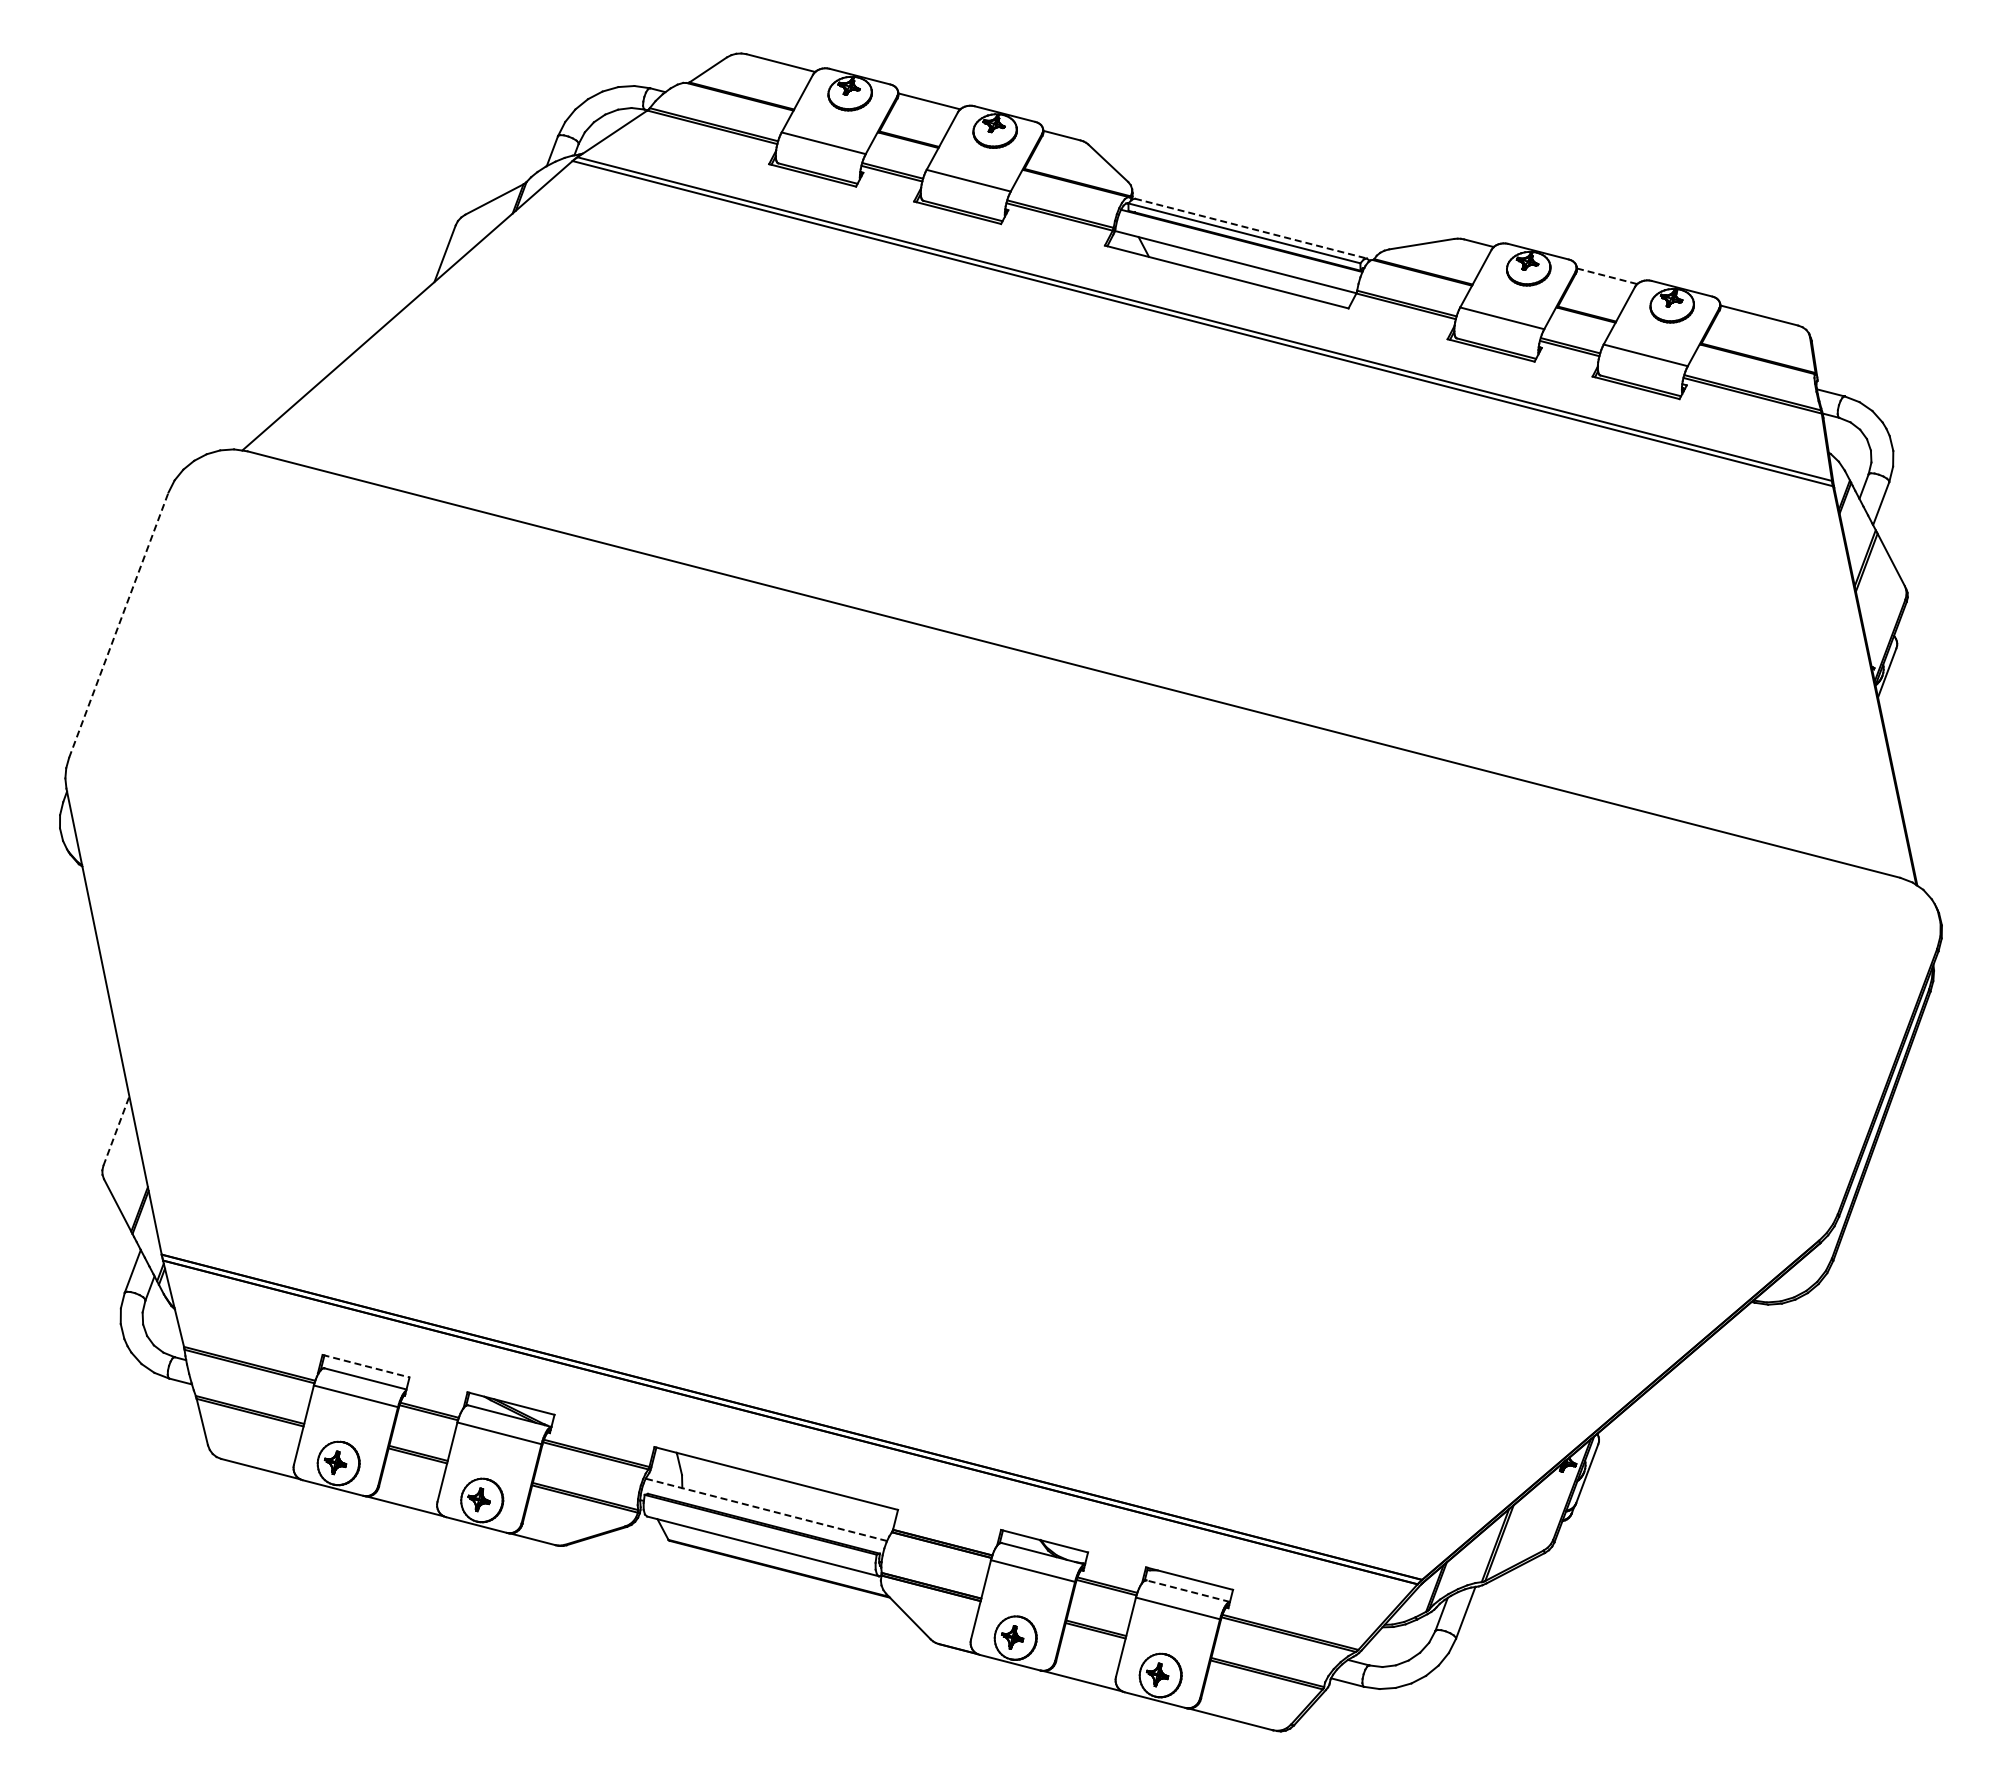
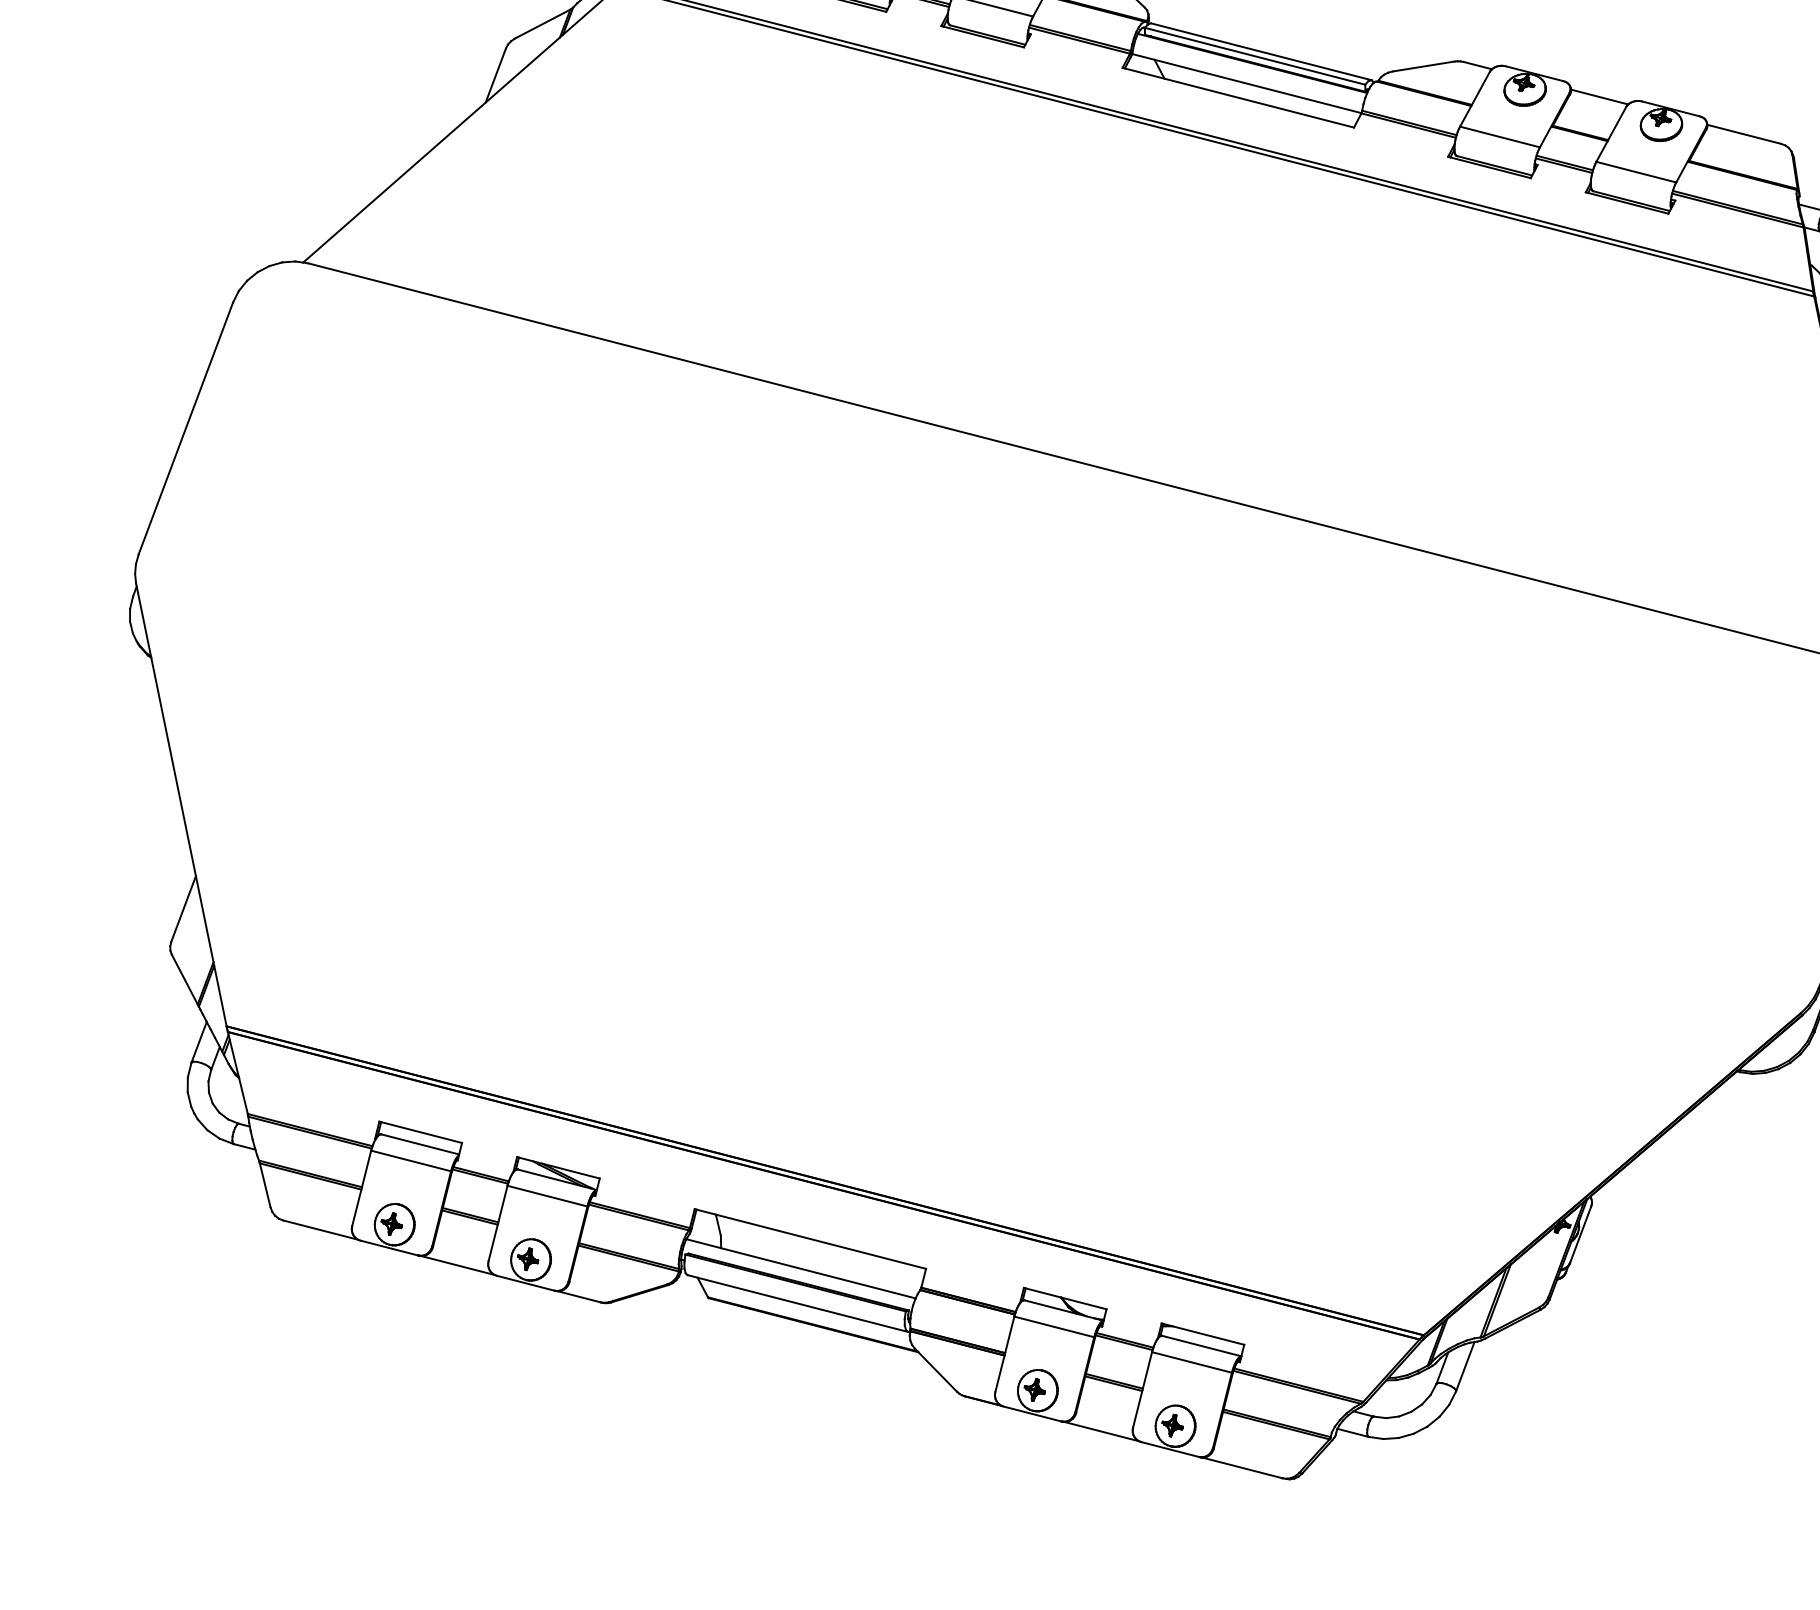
line: (1250, 228) -> (1260, 51), dashed -> solid
line: (1607, 276) -> (1599, 97), dashed -> solid
line: (118, 625) -> (185, 428), dashed -> solid
line: (116, 1130) -> (183, 908), dashed -> solid
line: (366, 1366) -> (421, 1132), dashed -> solid
line: (766, 1509) -> (801, 1268), dashed -> solid
line: (1187, 1591) -> (1201, 1346), dashed -> solid

